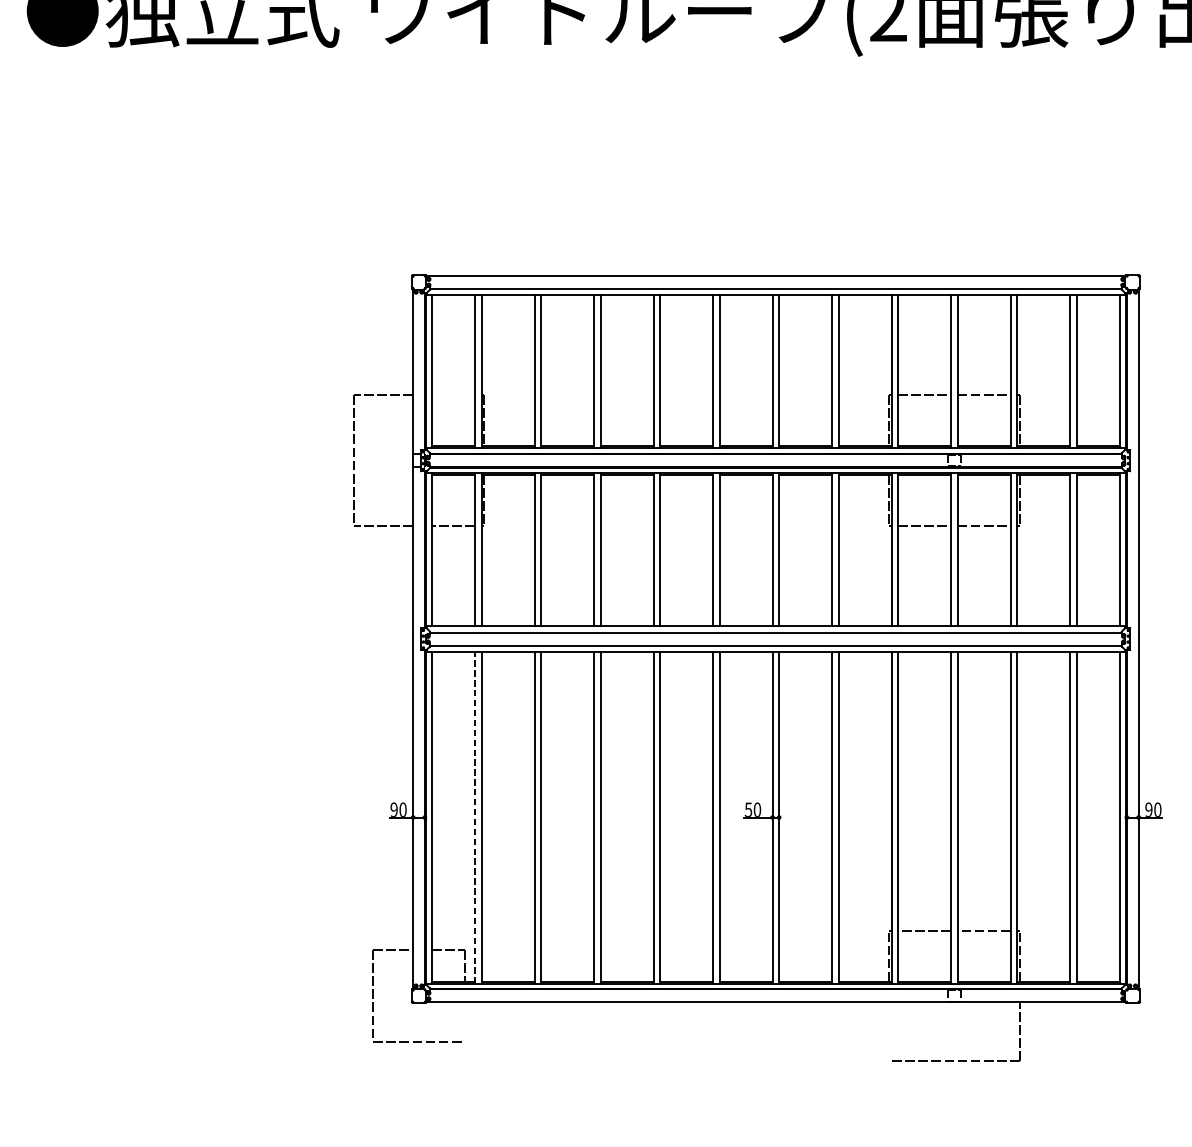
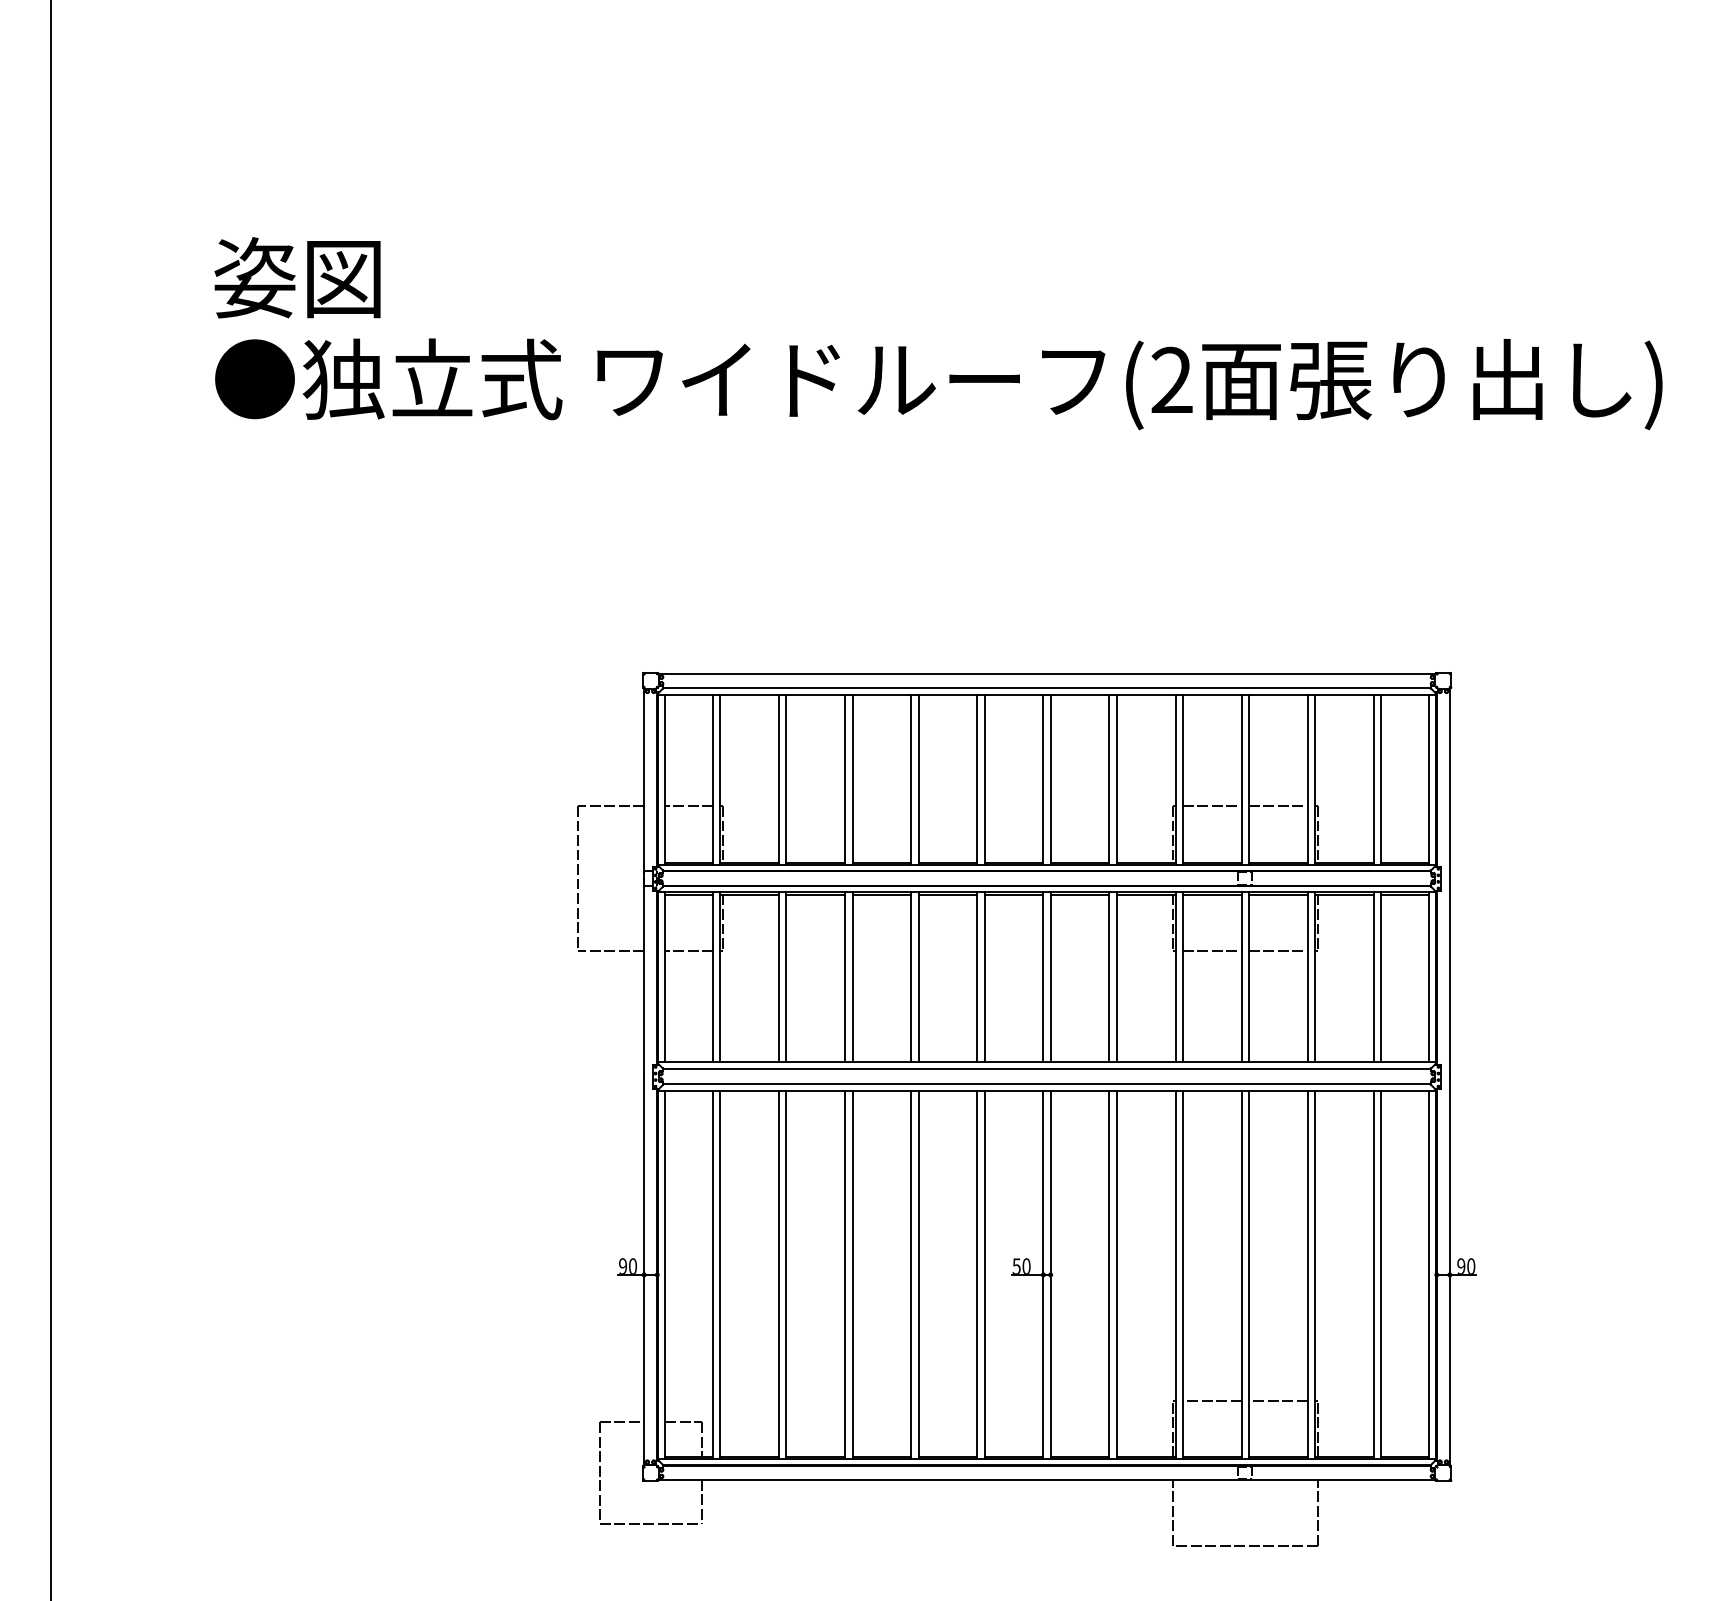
line: (453, 395) -> (689, 806), added
line: (475, 817) -> (713, 1274), dashed -> solid
line: (464, 1021) -> (701, 1501), added
line: (888, 1031) -> (1172, 1512), added

